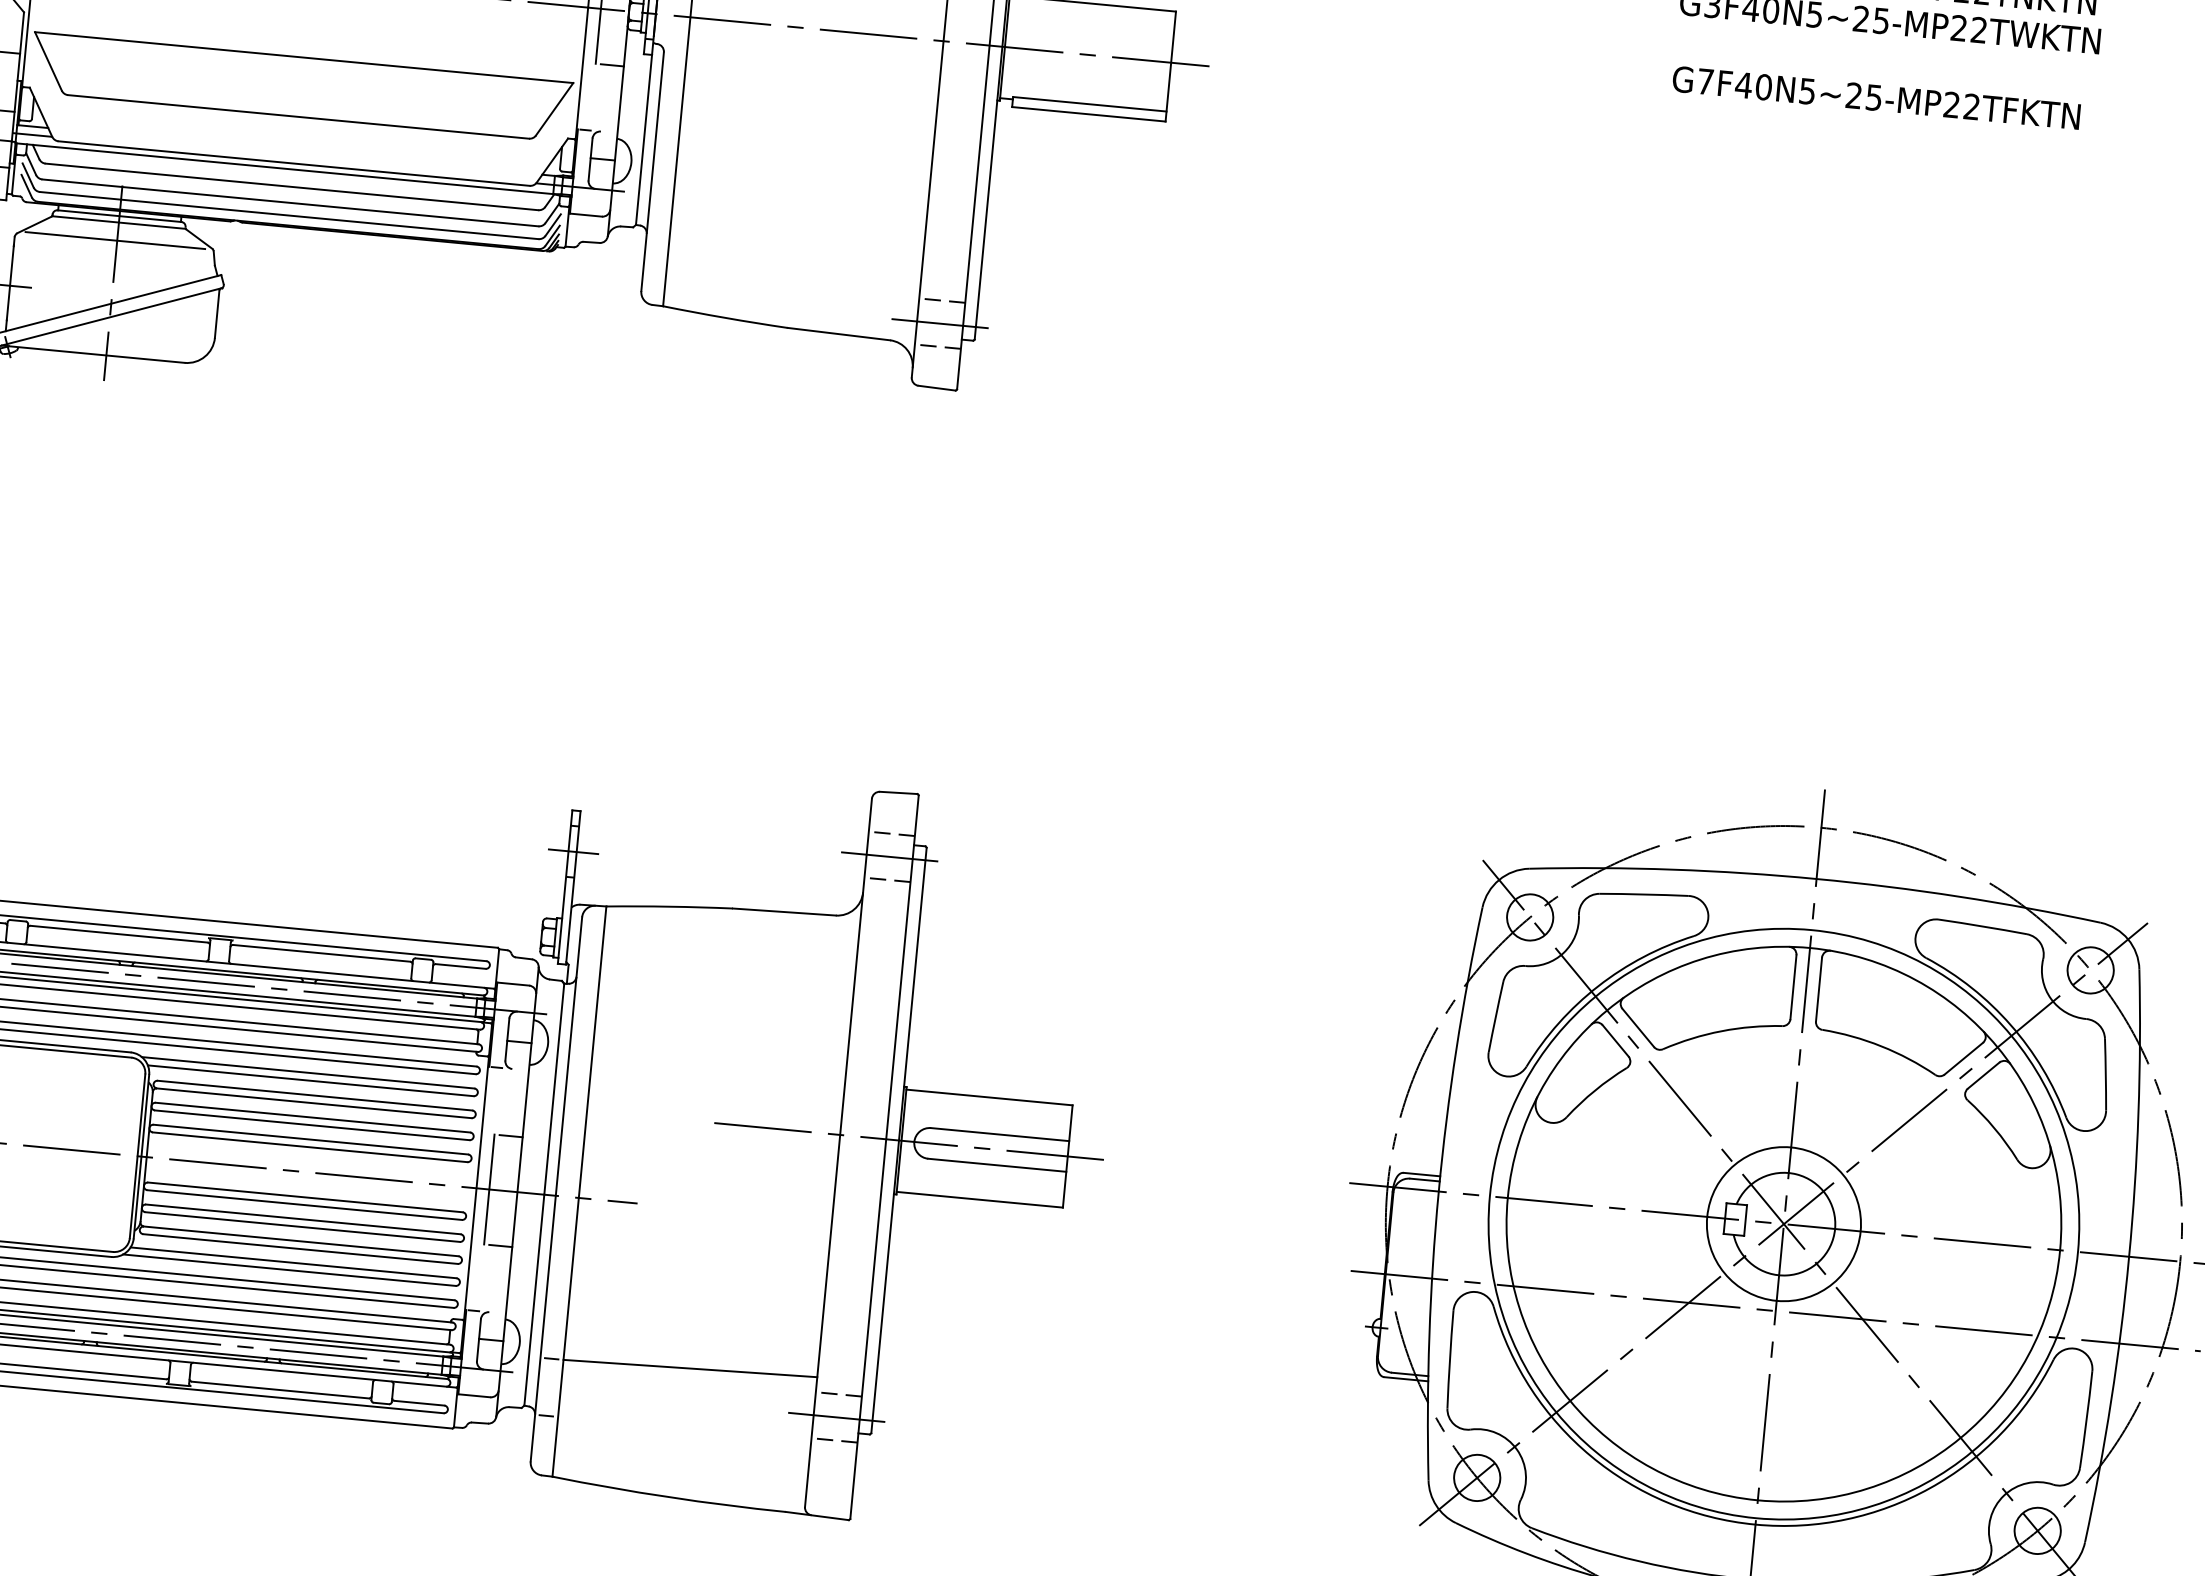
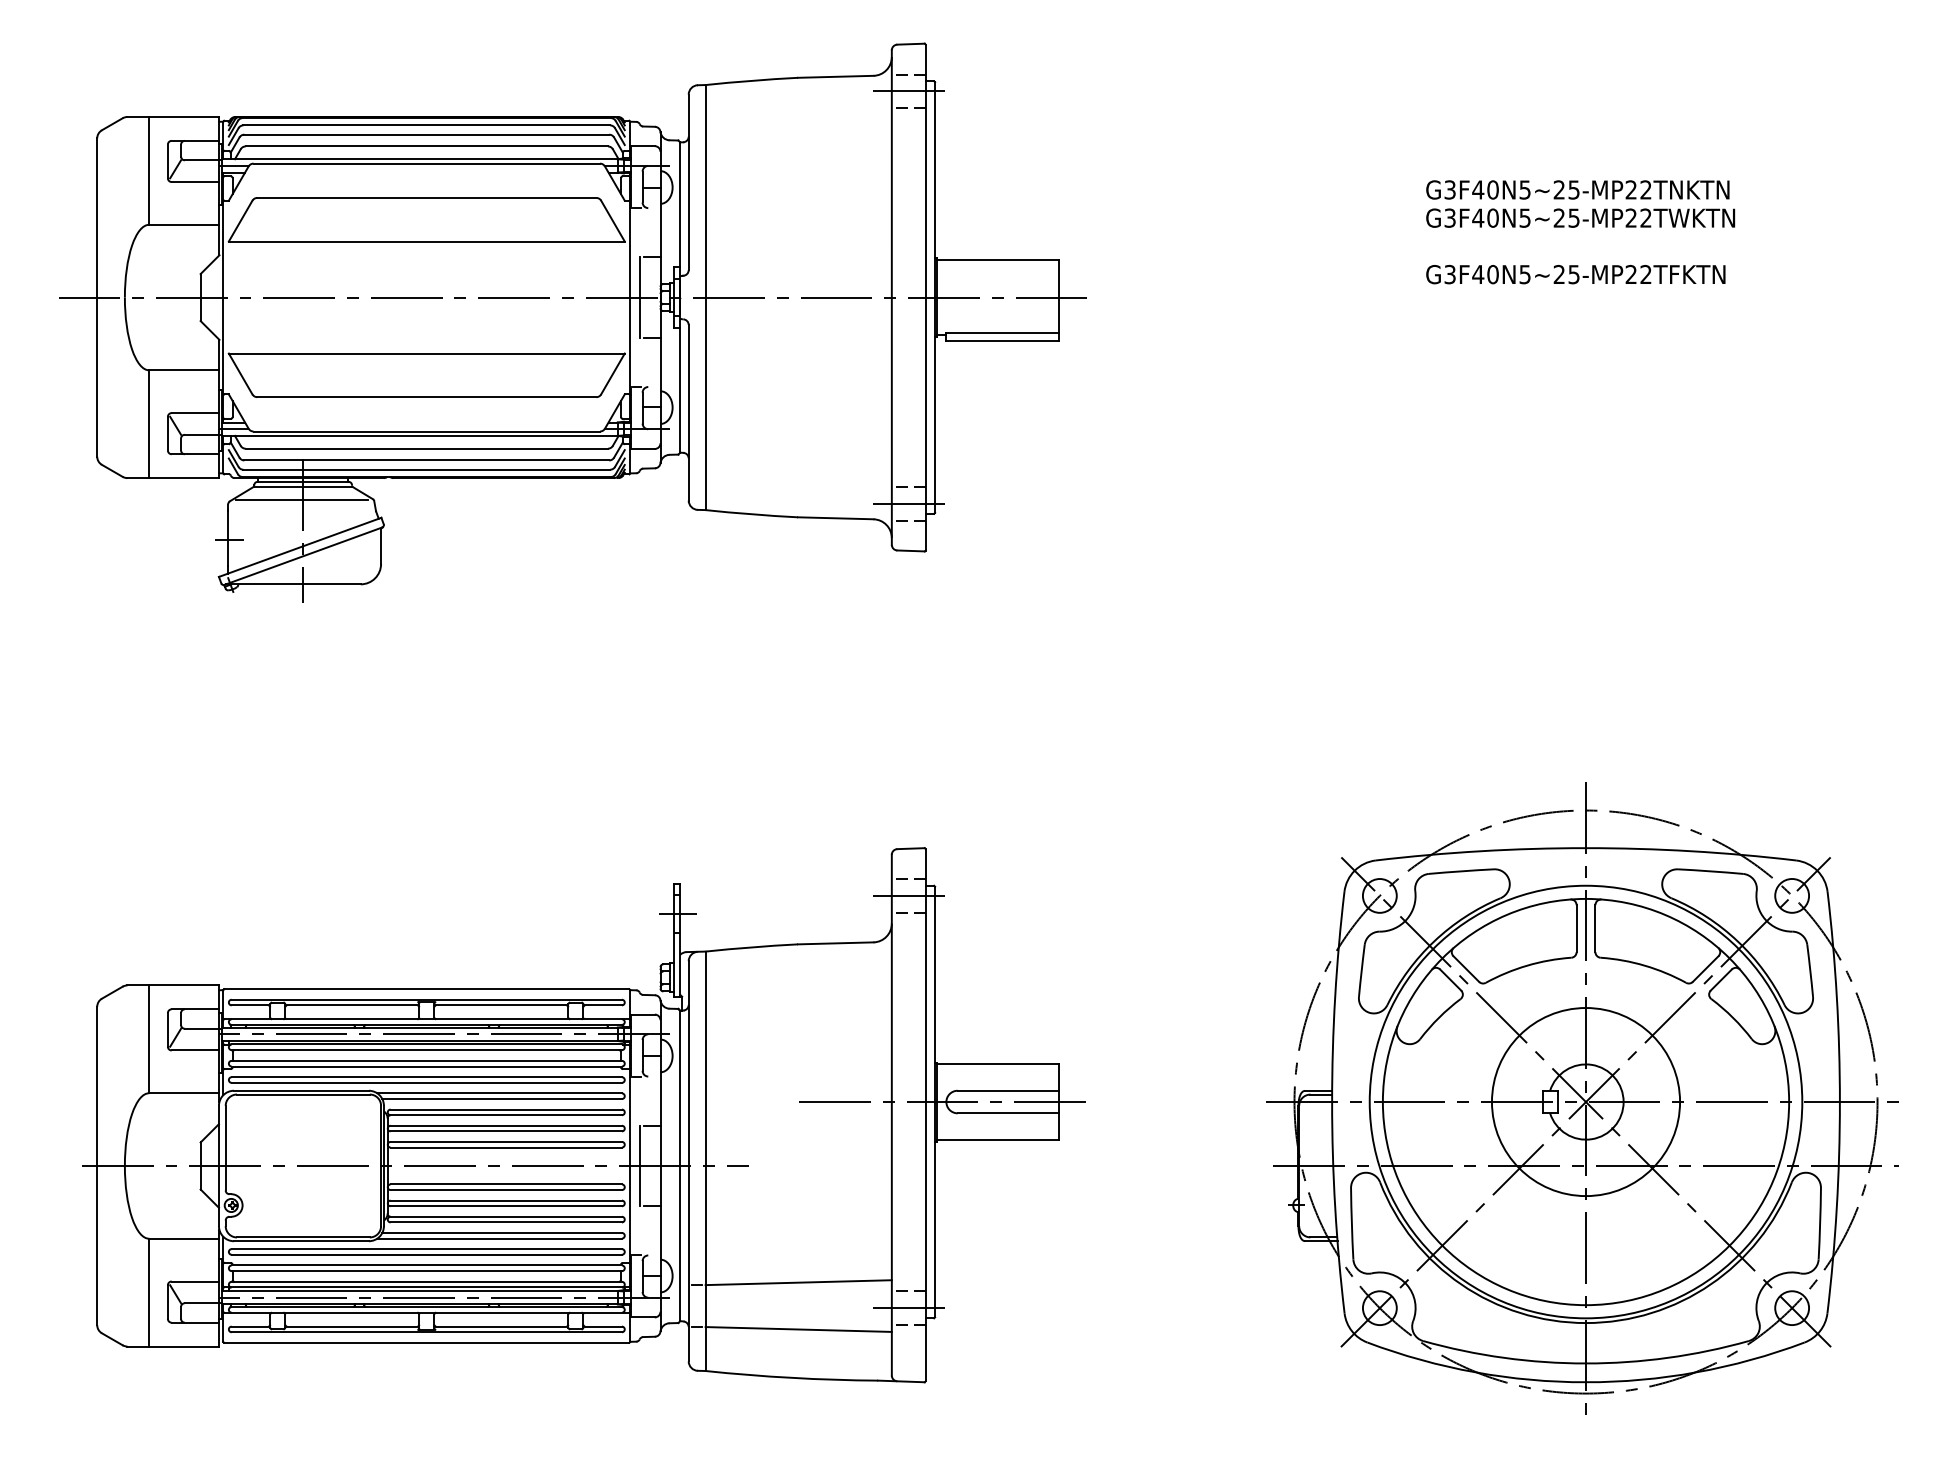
text: (1704, 81) -> (1449, 274), G7F40N5~25-MP22TFKTN -> G3F40N5~25-MP22TFKTN
circle: (1783, 1224) -> (1585, 1102), size x1.67
line: (684, 1432) -> (798, 1329), added

